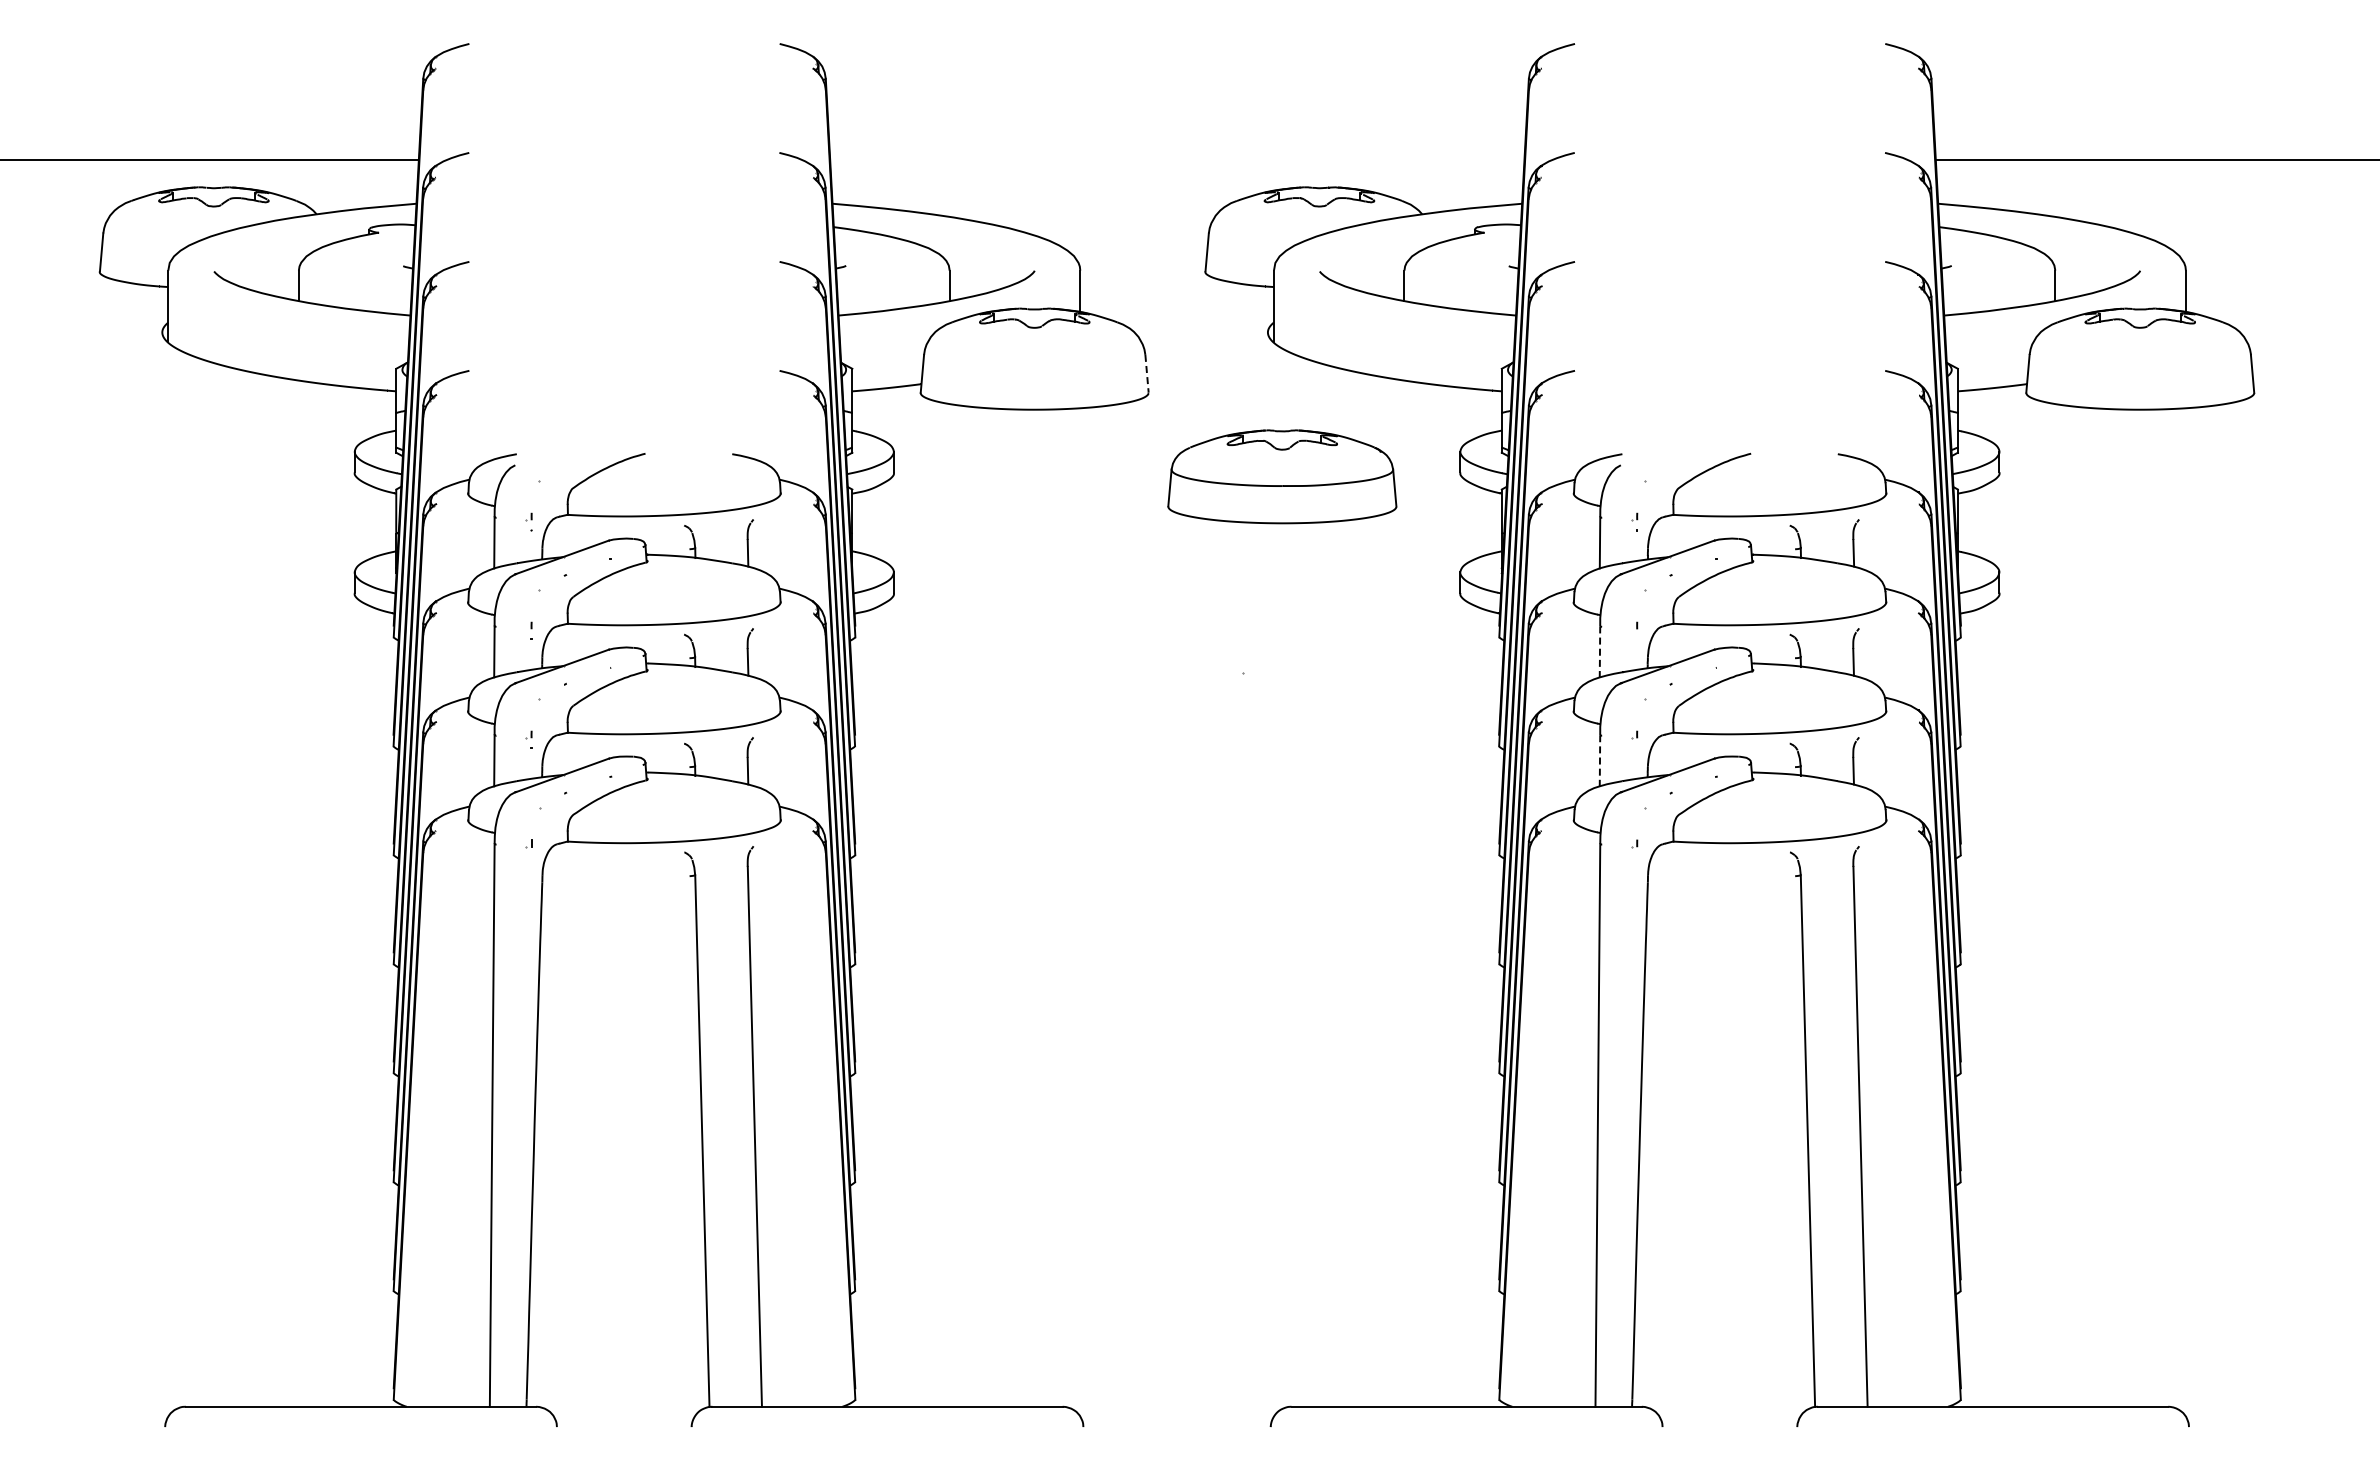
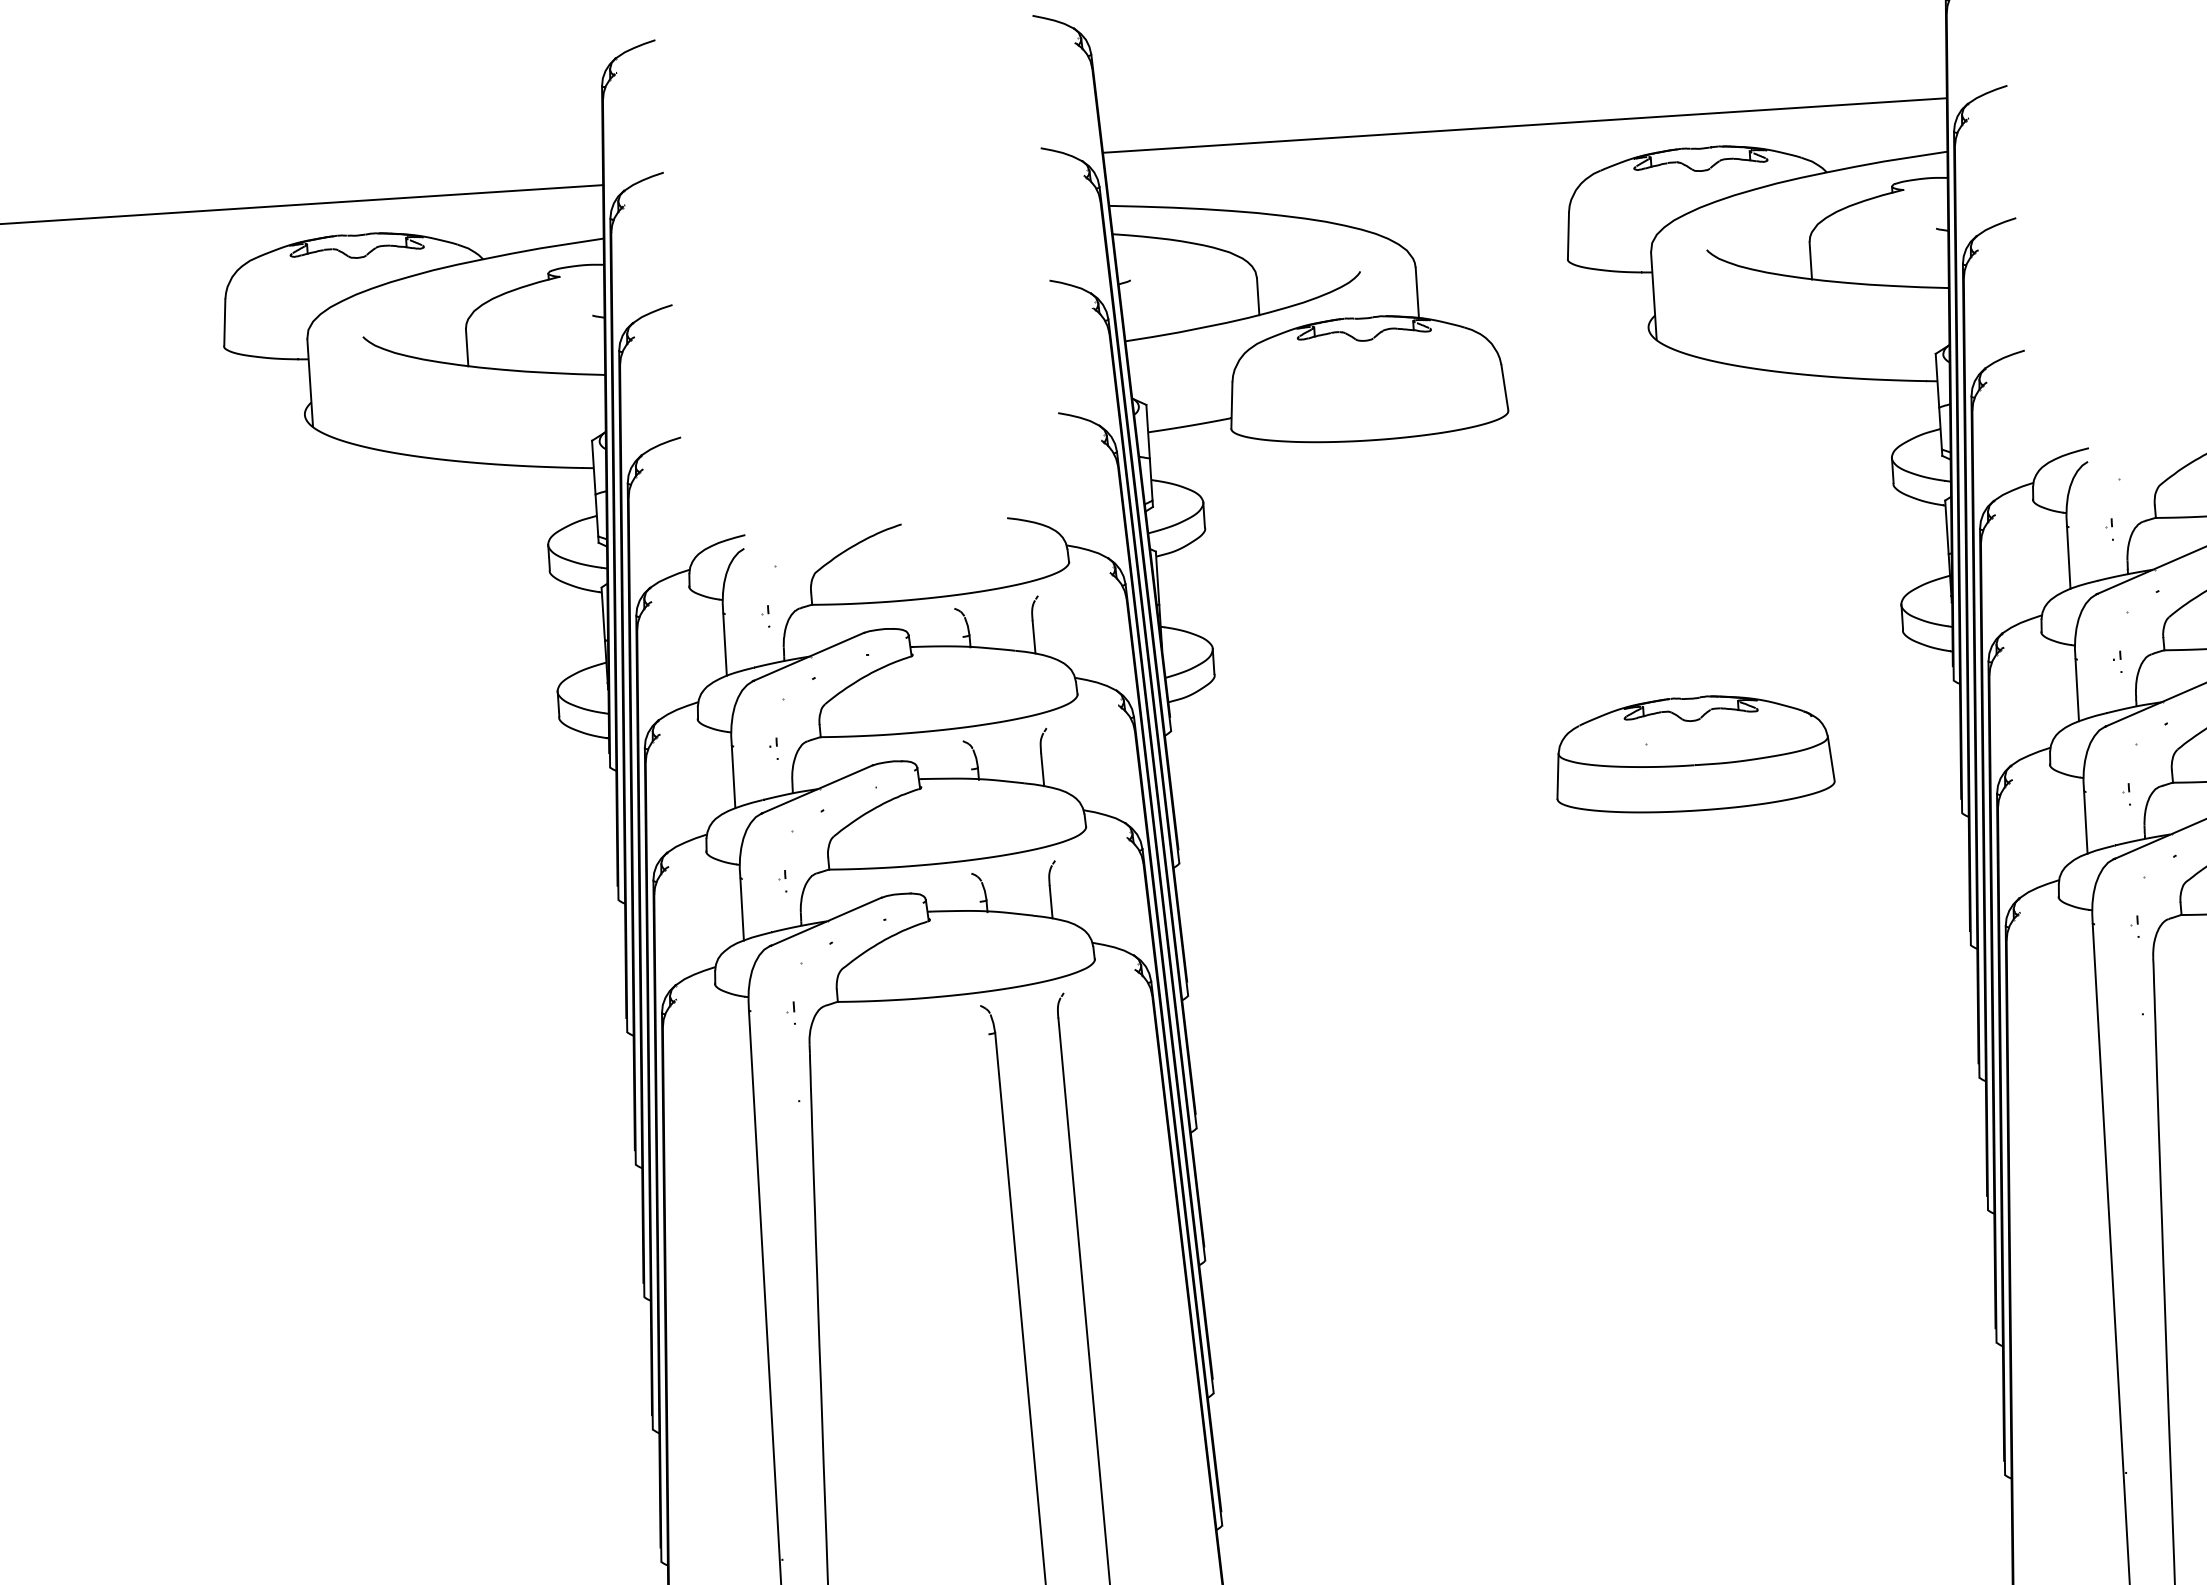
line: (1177, 159) -> (1525, 125), added
line: (1147, 373) -> (1505, 387), dashed -> solid
part: (1282, 476) -> (1693, 753), moved
line: (1599, 652) -> (2076, 691), dashed -> solid
line: (1599, 760) -> (2085, 822), dashed -> solid

